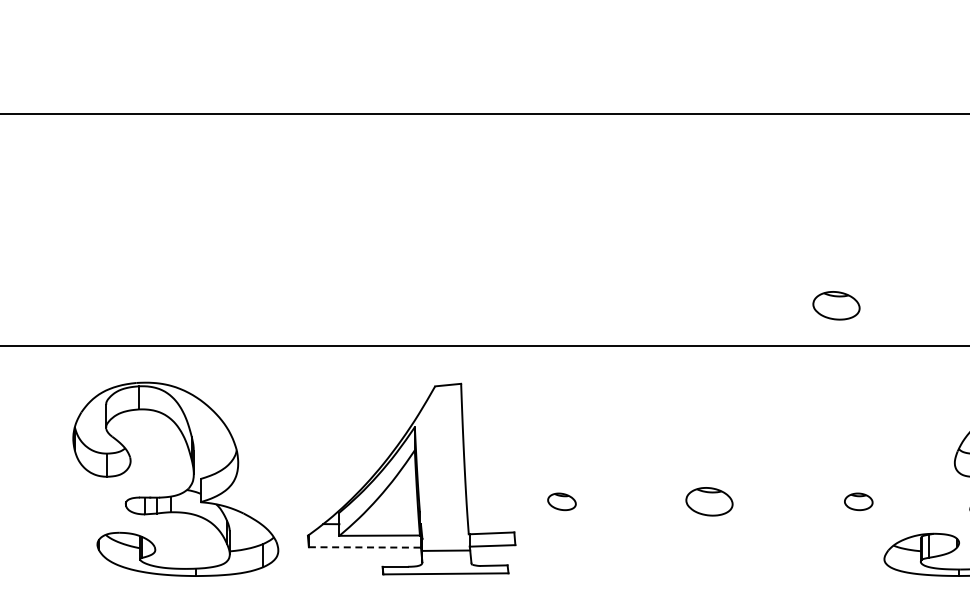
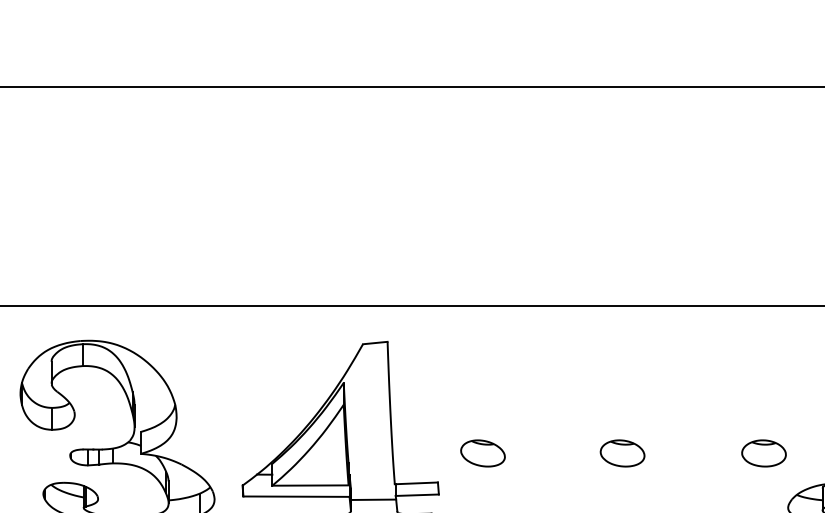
part: (836, 305) -> (742, 267), removed
part: (561, 501) -> (482, 453), size x1.67
part: (858, 501) -> (763, 453), size x1.67
line: (365, 547) -> (297, 496), dashed -> solid

